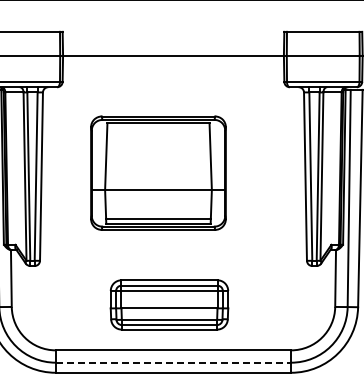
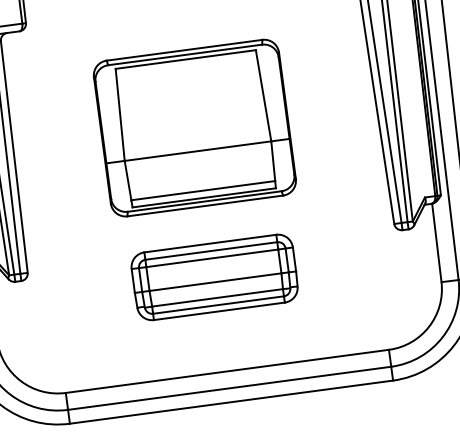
part: (158, 172) -> (194, 127), moved
part: (169, 304) -> (214, 276), moved
line: (173, 362) -> (229, 388), dashed -> solid

